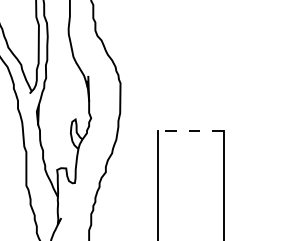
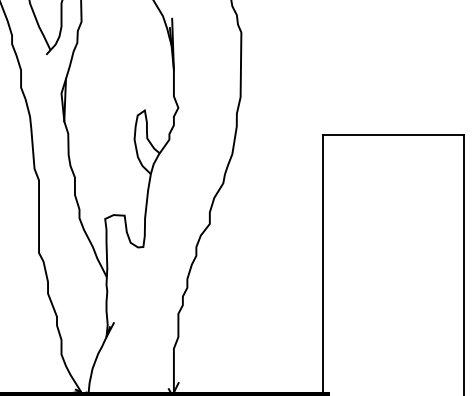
line: (191, 130) -> (393, 134), dashed -> solid

